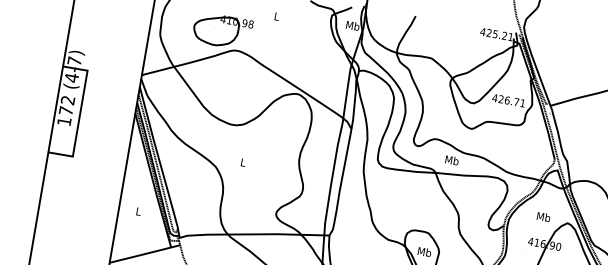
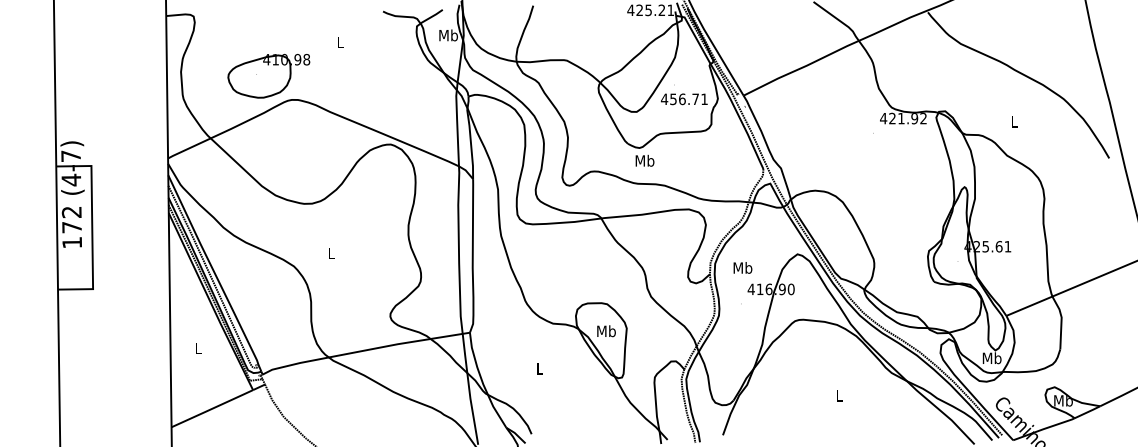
text: (501, 99) -> (673, 99), 426.71 -> 456.71
text: (451, 160) -> (644, 160), moved
text: (543, 216) -> (742, 267), moved

